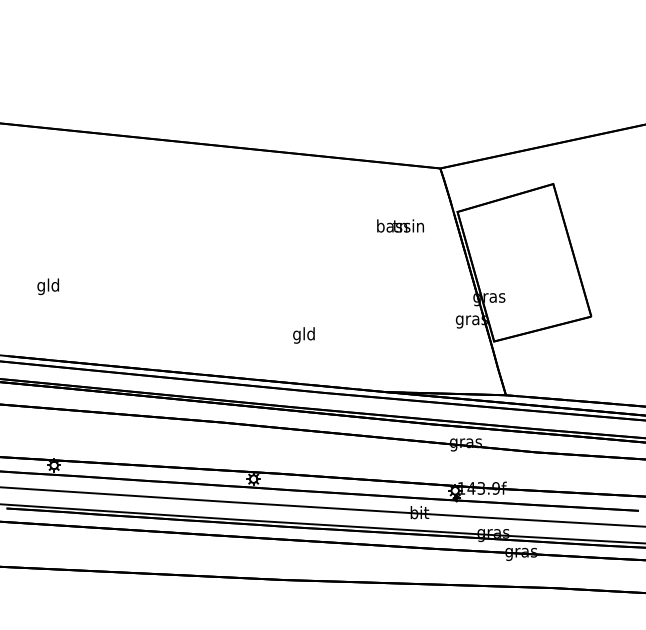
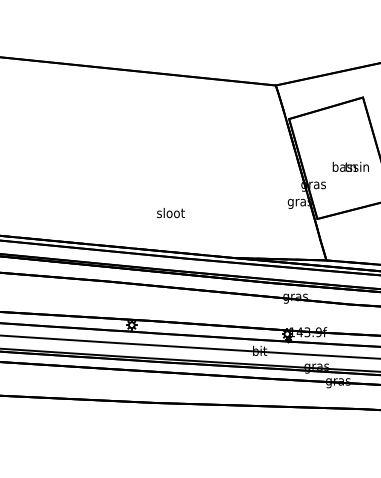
text: (400, 225) -> (350, 166), moved
text: (304, 335) -> (171, 214), gld -> sloot

